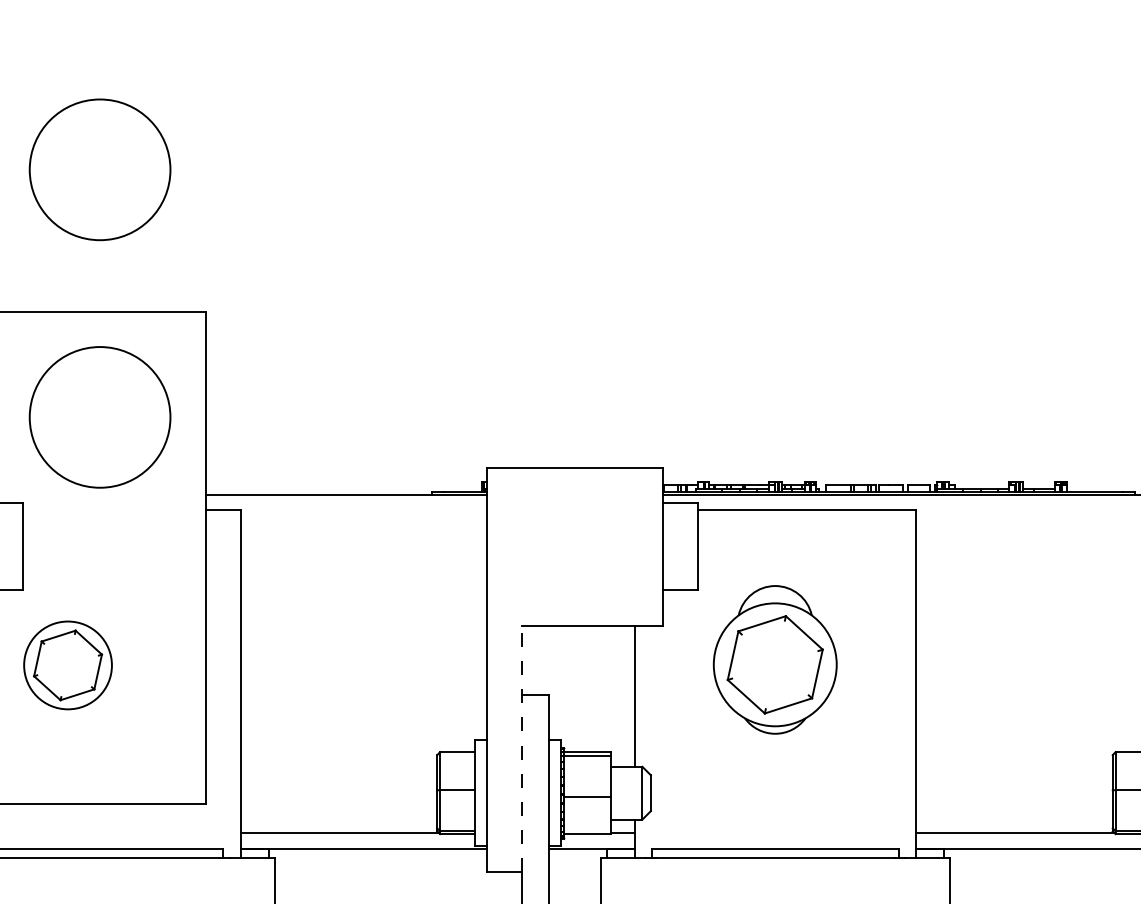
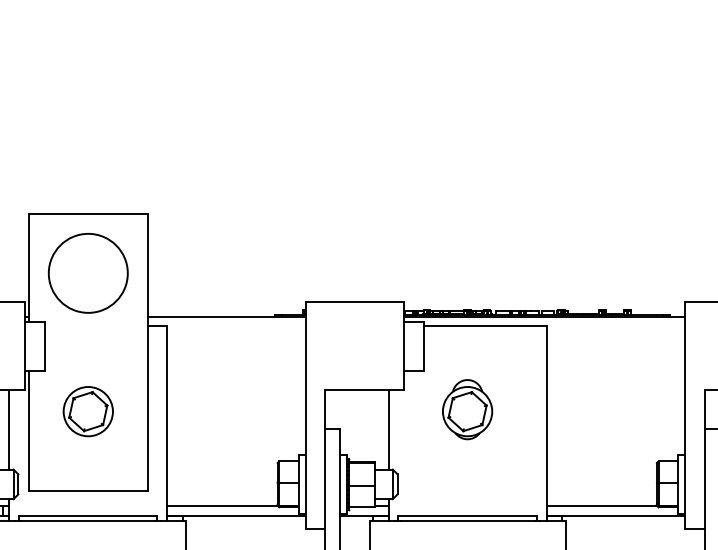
circle: (98, 170) -> (87, 134), removed
part: (775, 659) -> (467, 409), size x0.71
part: (66, 665) -> (87, 411), moved
line: (522, 748) -> (325, 459), dashed -> solid

